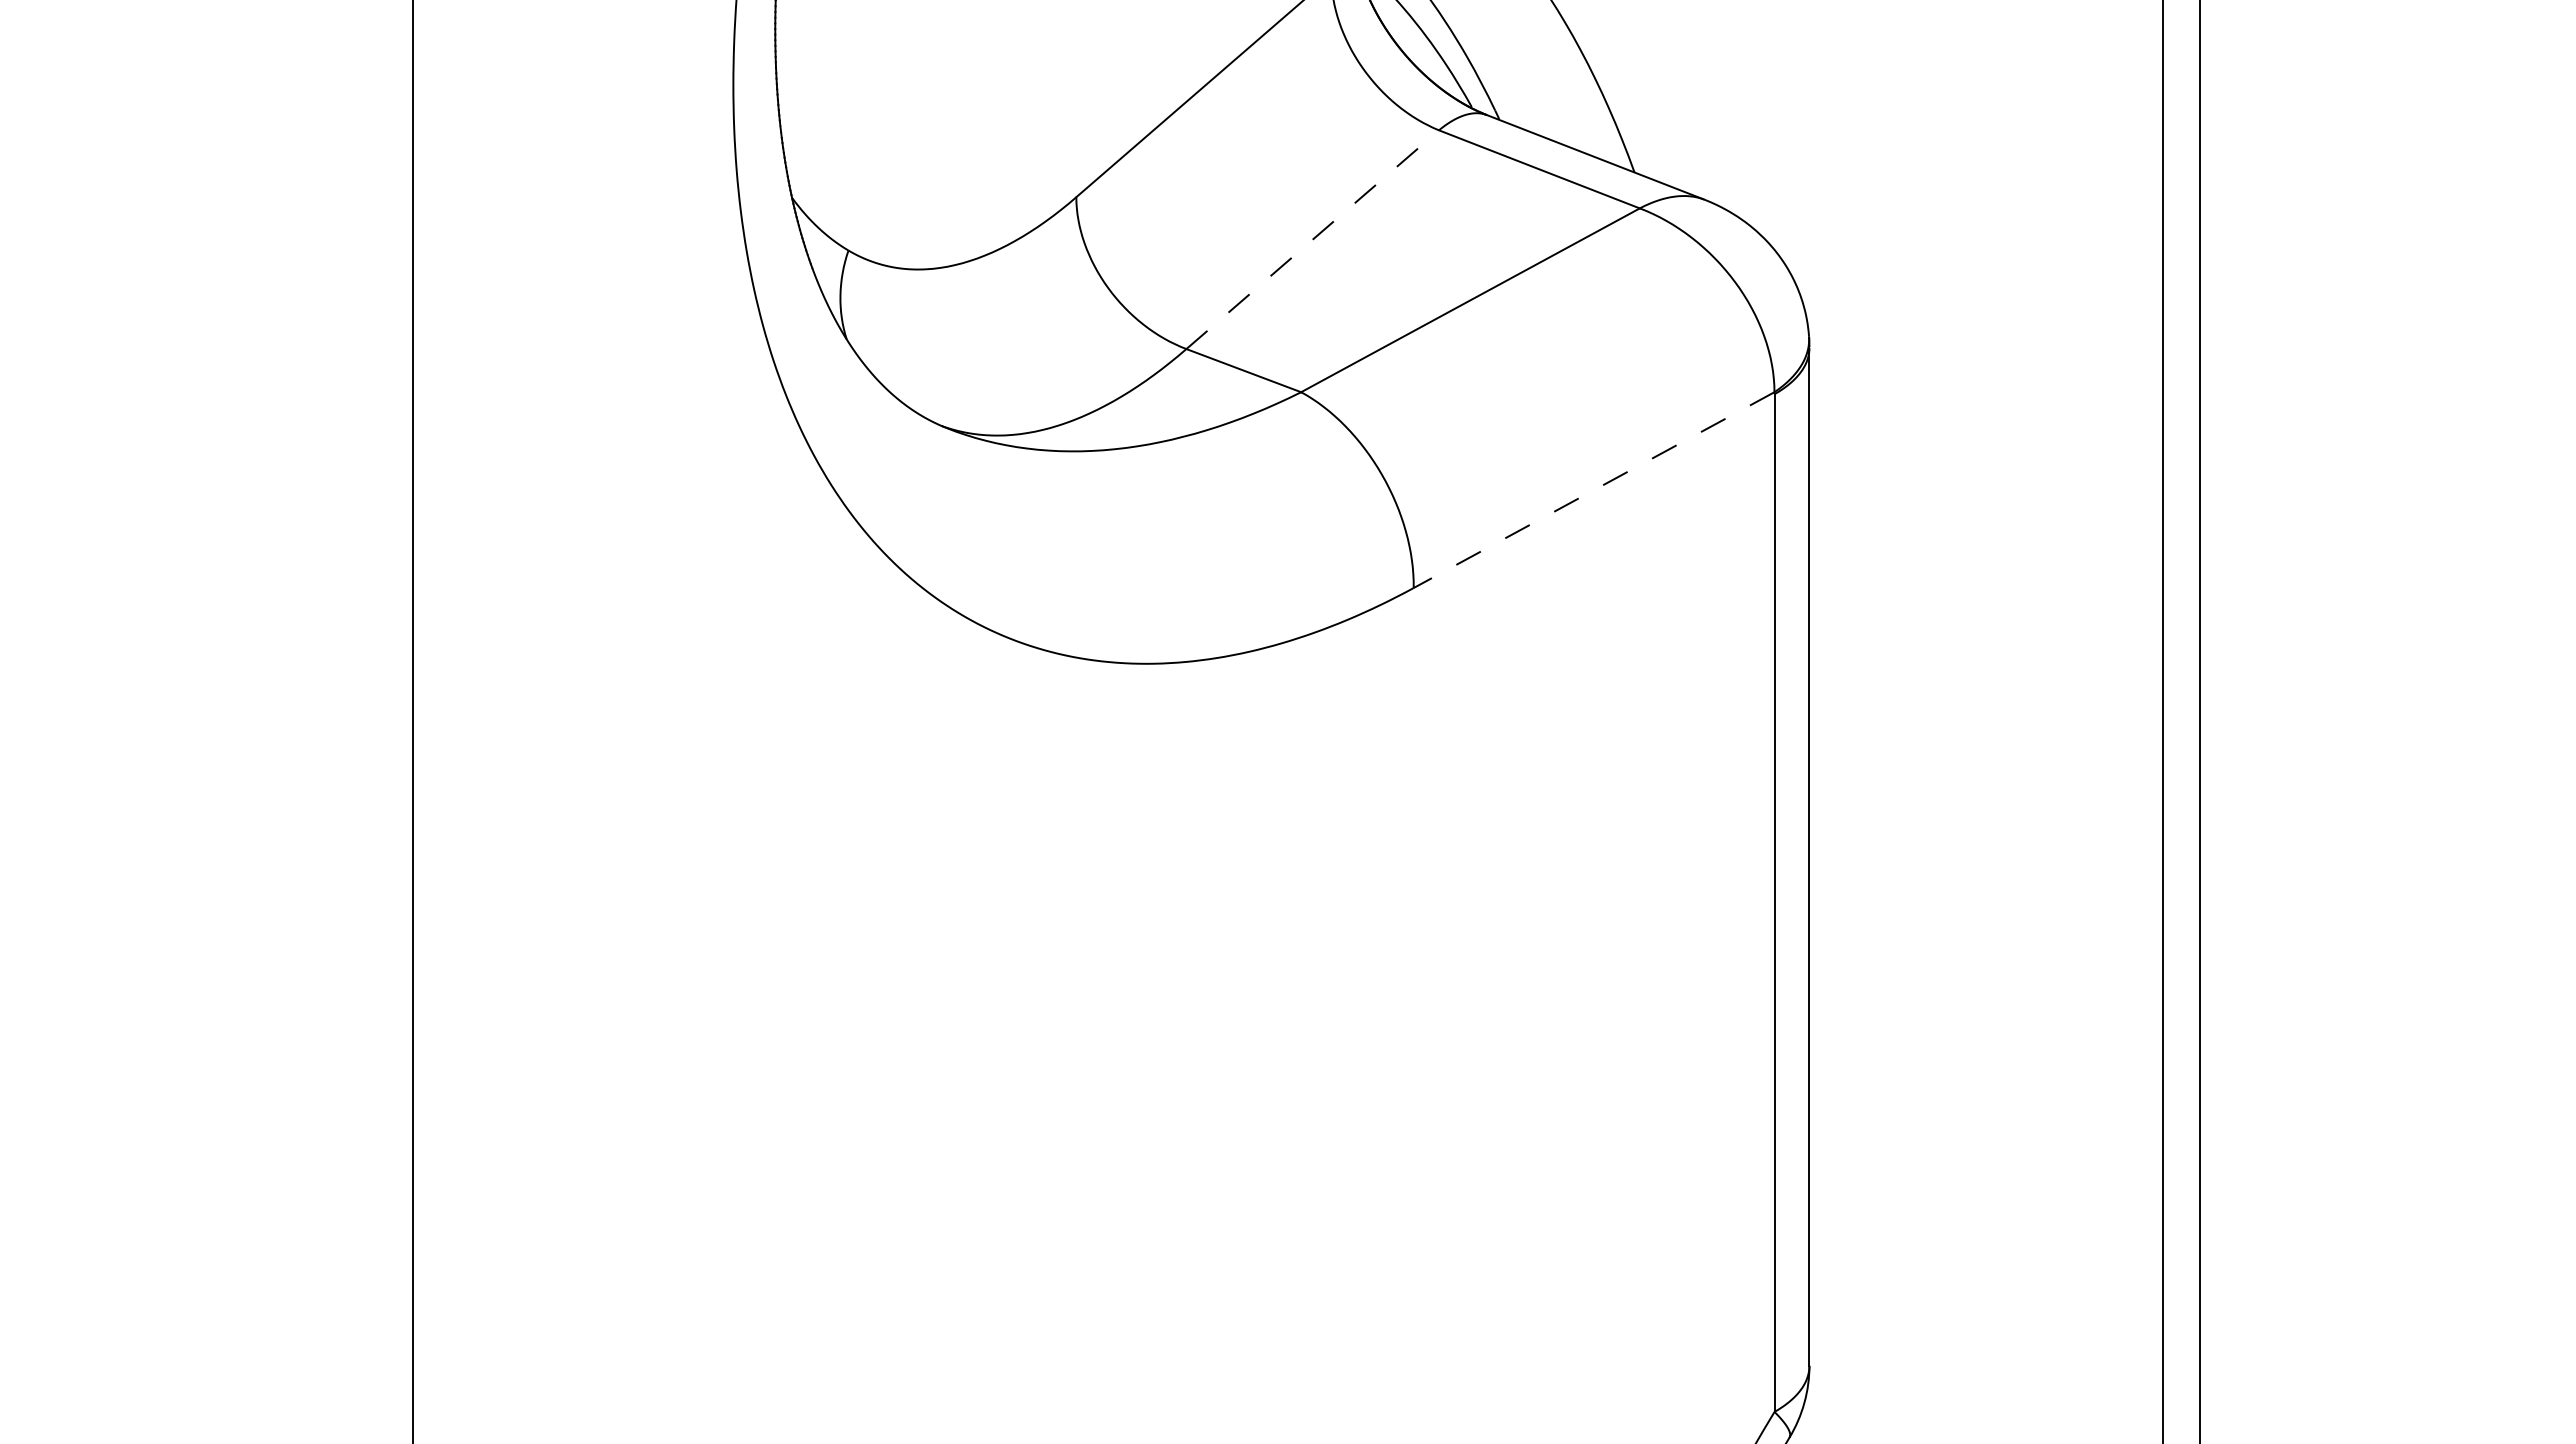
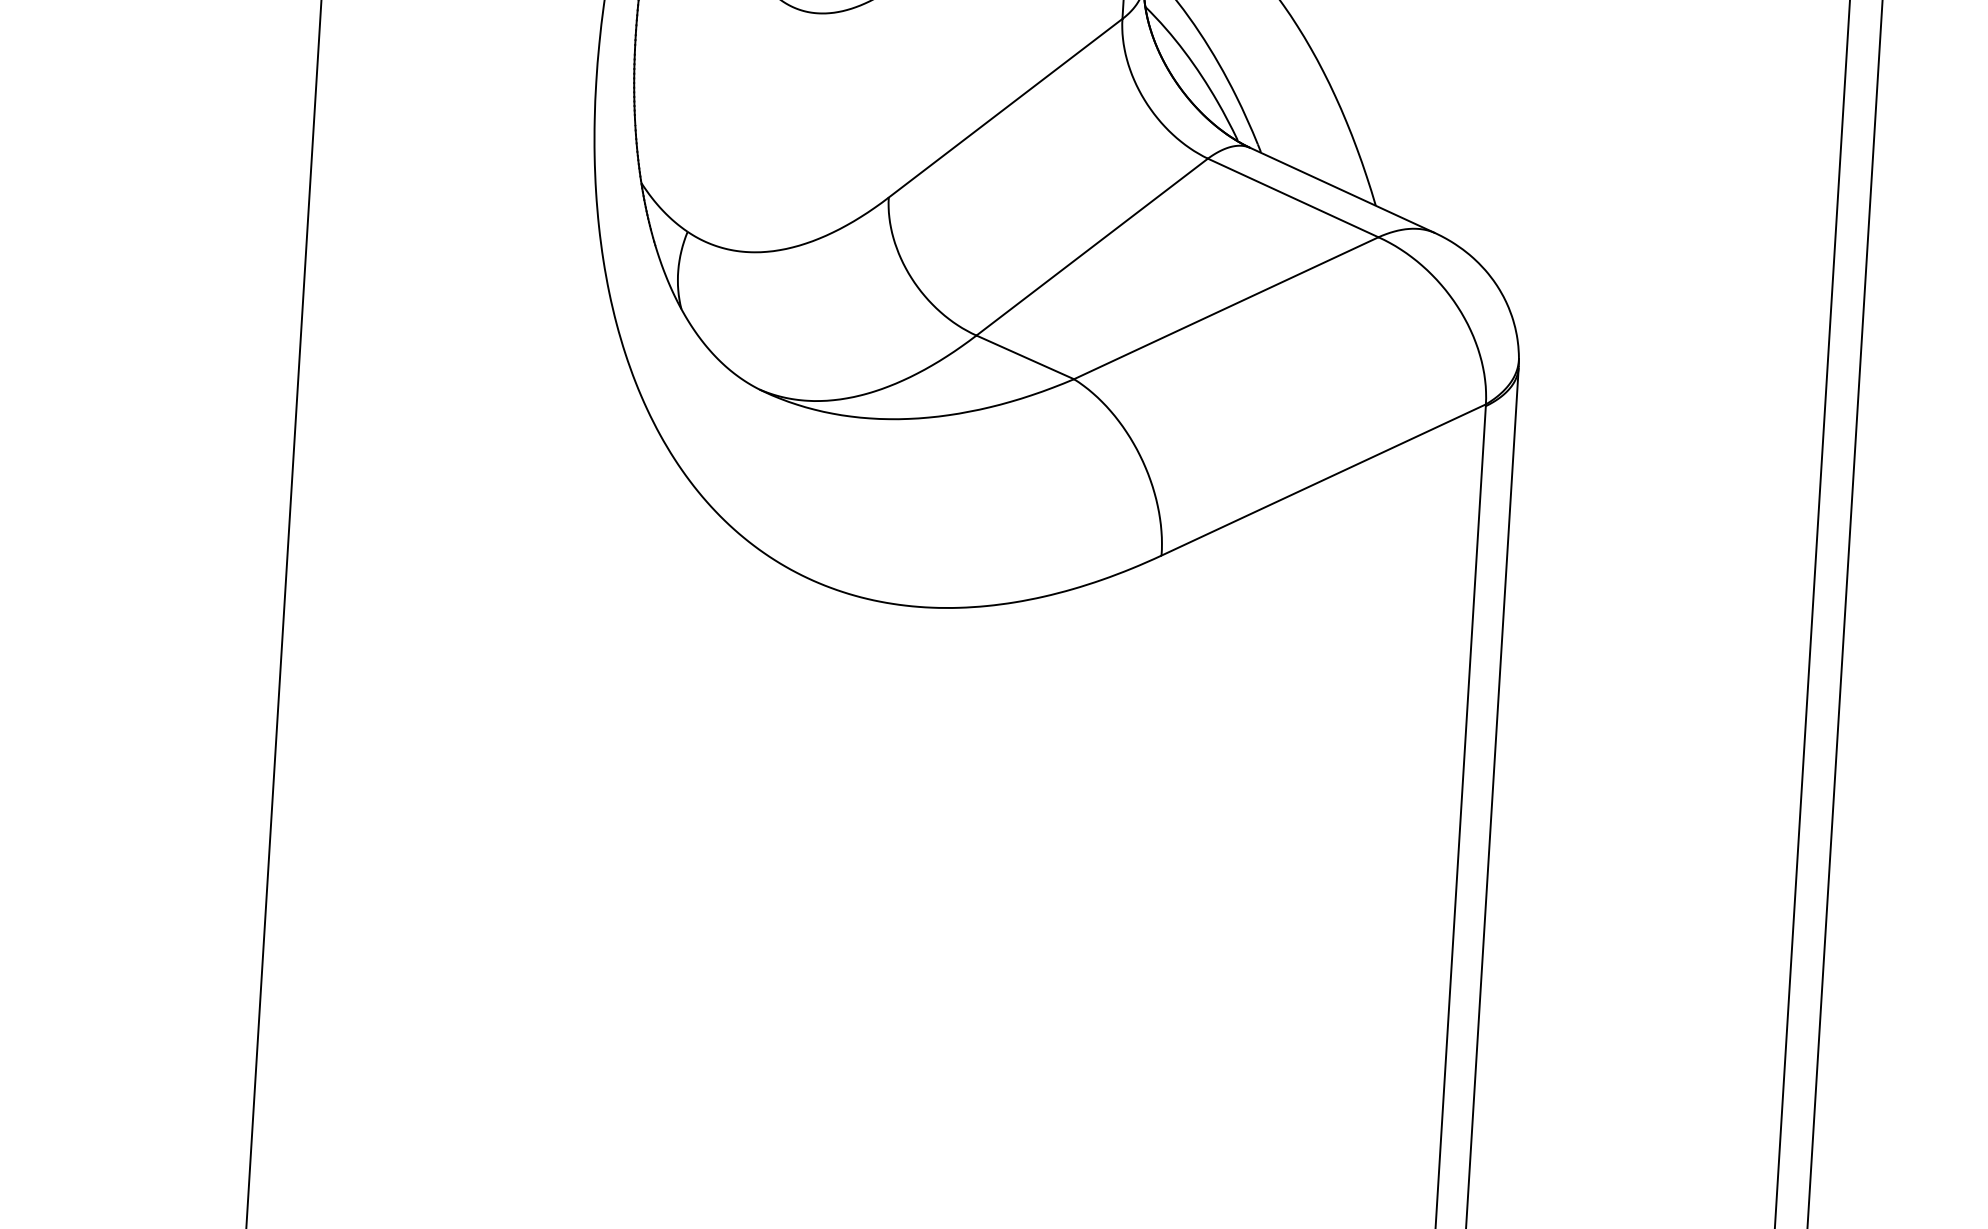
line: (1313, 239) -> (1092, 246), dashed -> solid
line: (1593, 490) -> (1323, 480), dashed -> solid

